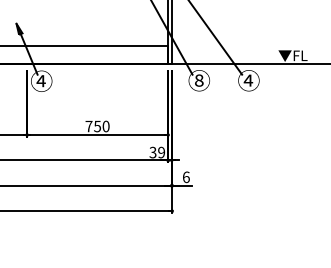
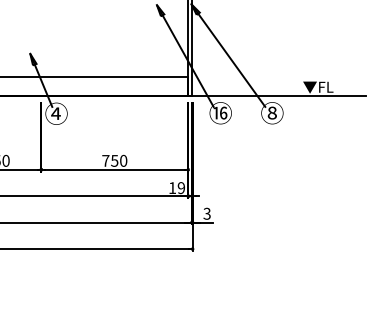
text: (199, 80) -> (220, 112), ⑧ -> ⑯
text: (248, 80) -> (271, 112), ④ -> ⑧
text: (153, 153) -> (172, 188), 39 -> 19
text: (185, 177) -> (206, 213), 6 -> 3

